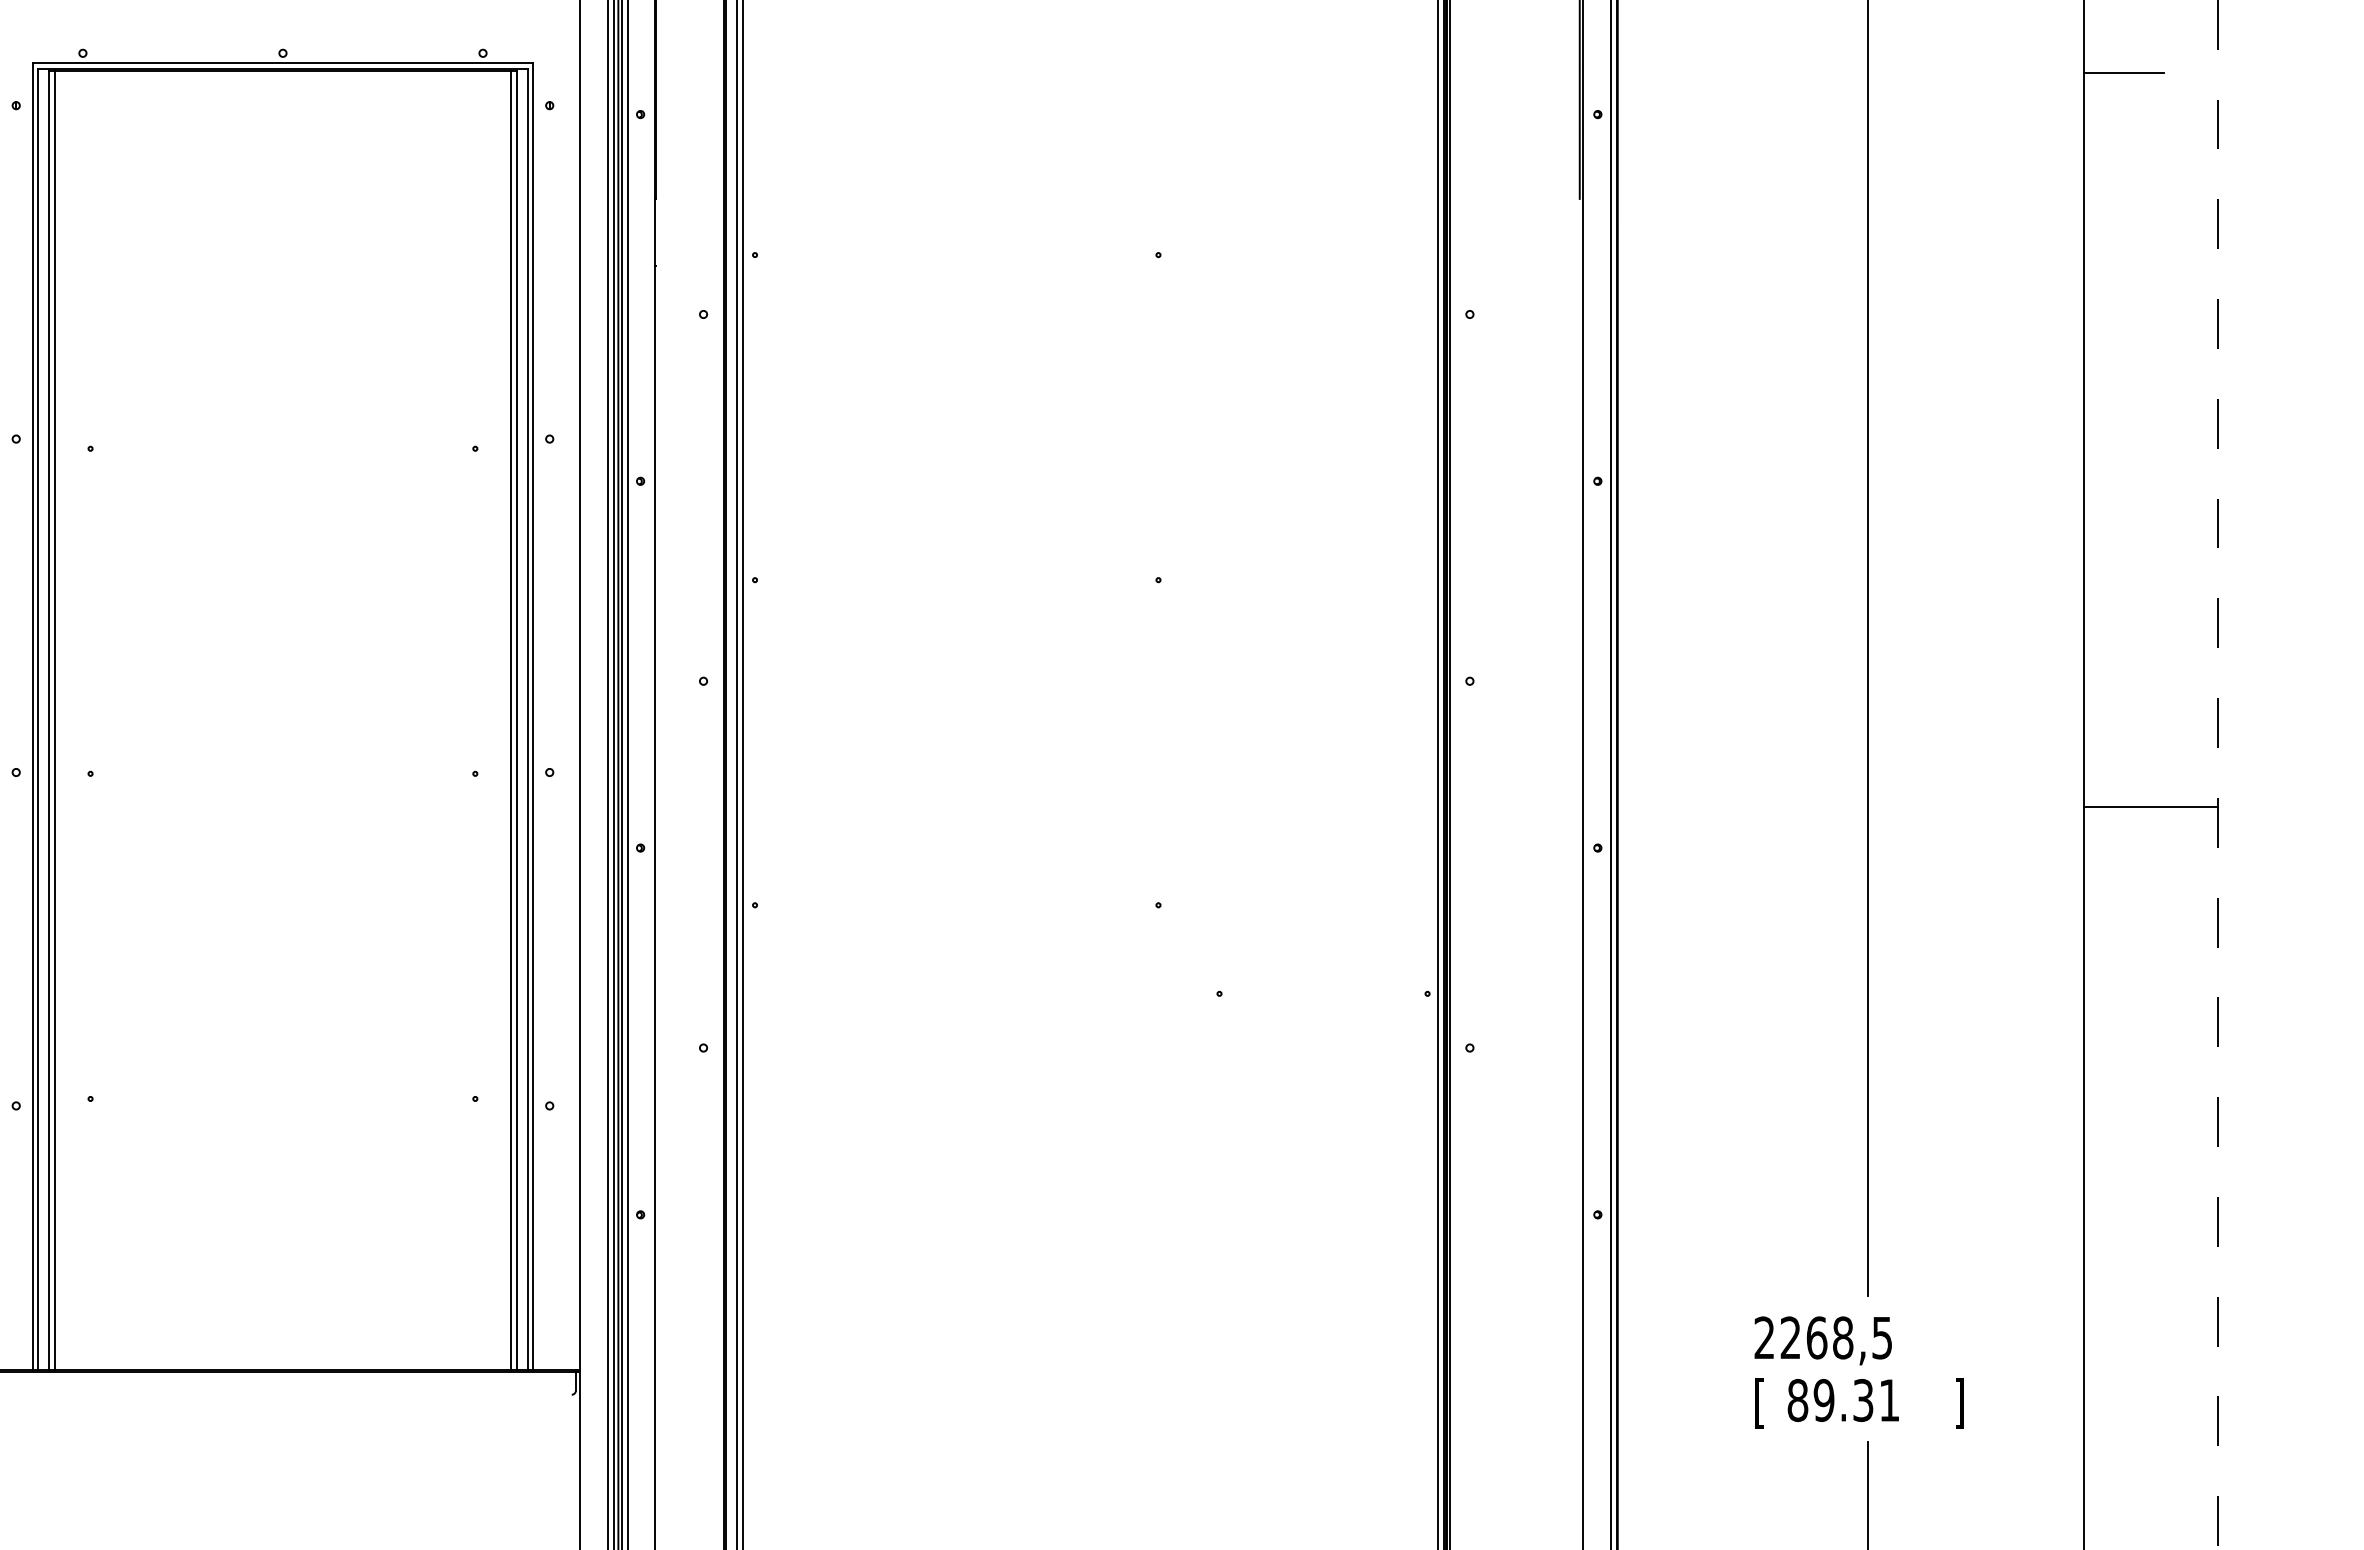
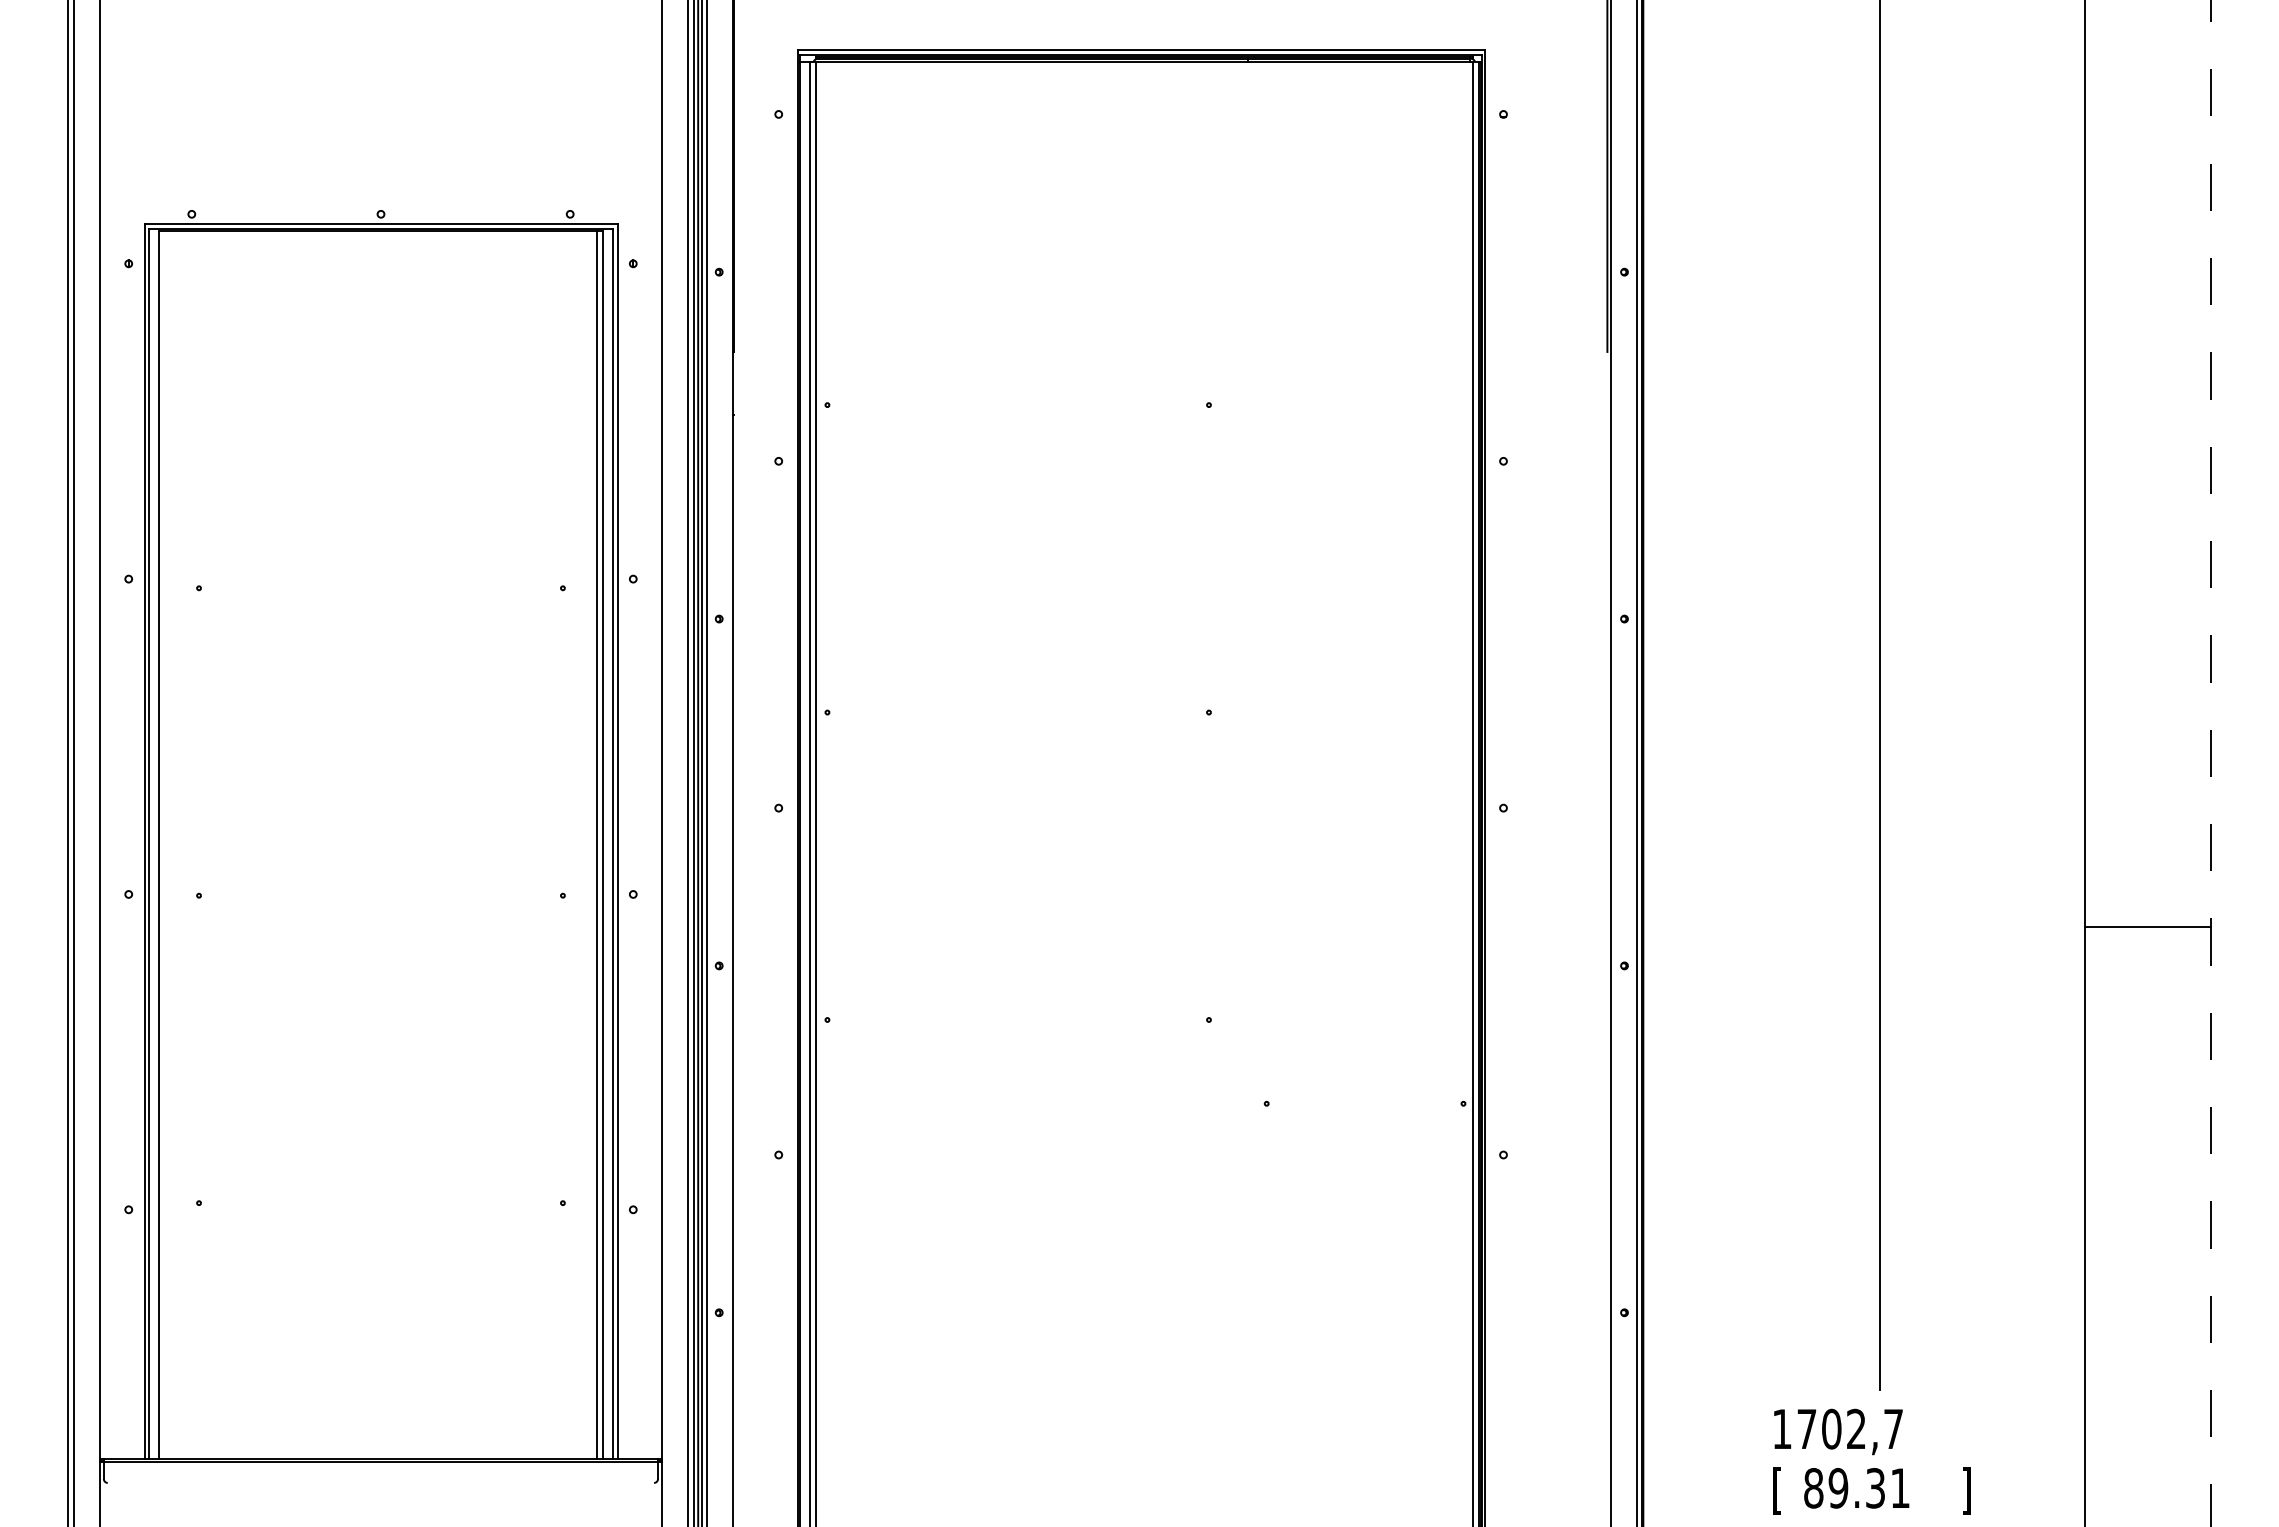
line: (2124, 73) -> (2122, 233), removed
line: (55, 720) -> (165, 845), removed
text: (1823, 1337) -> (1837, 1428), 2268,5 -> 1702,7

